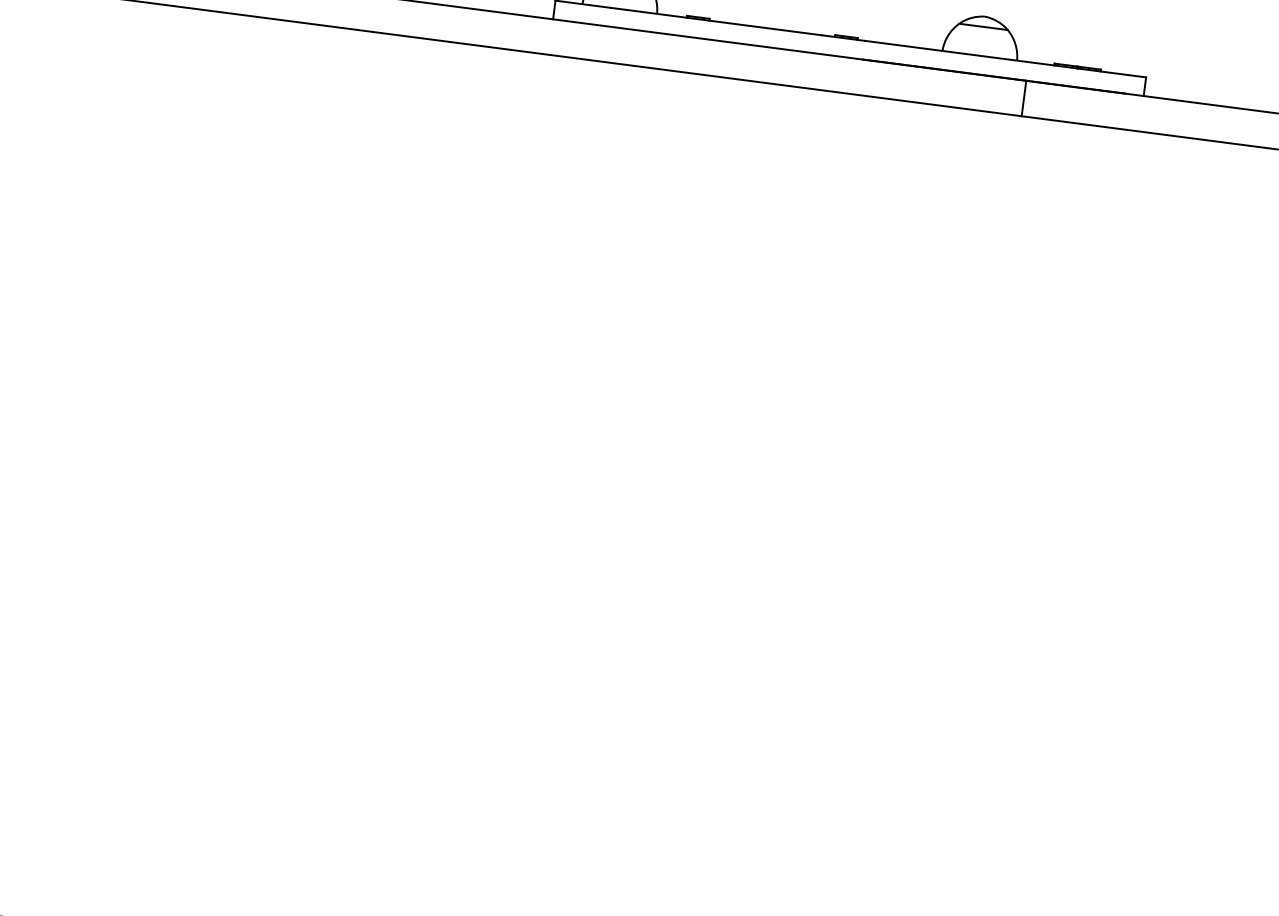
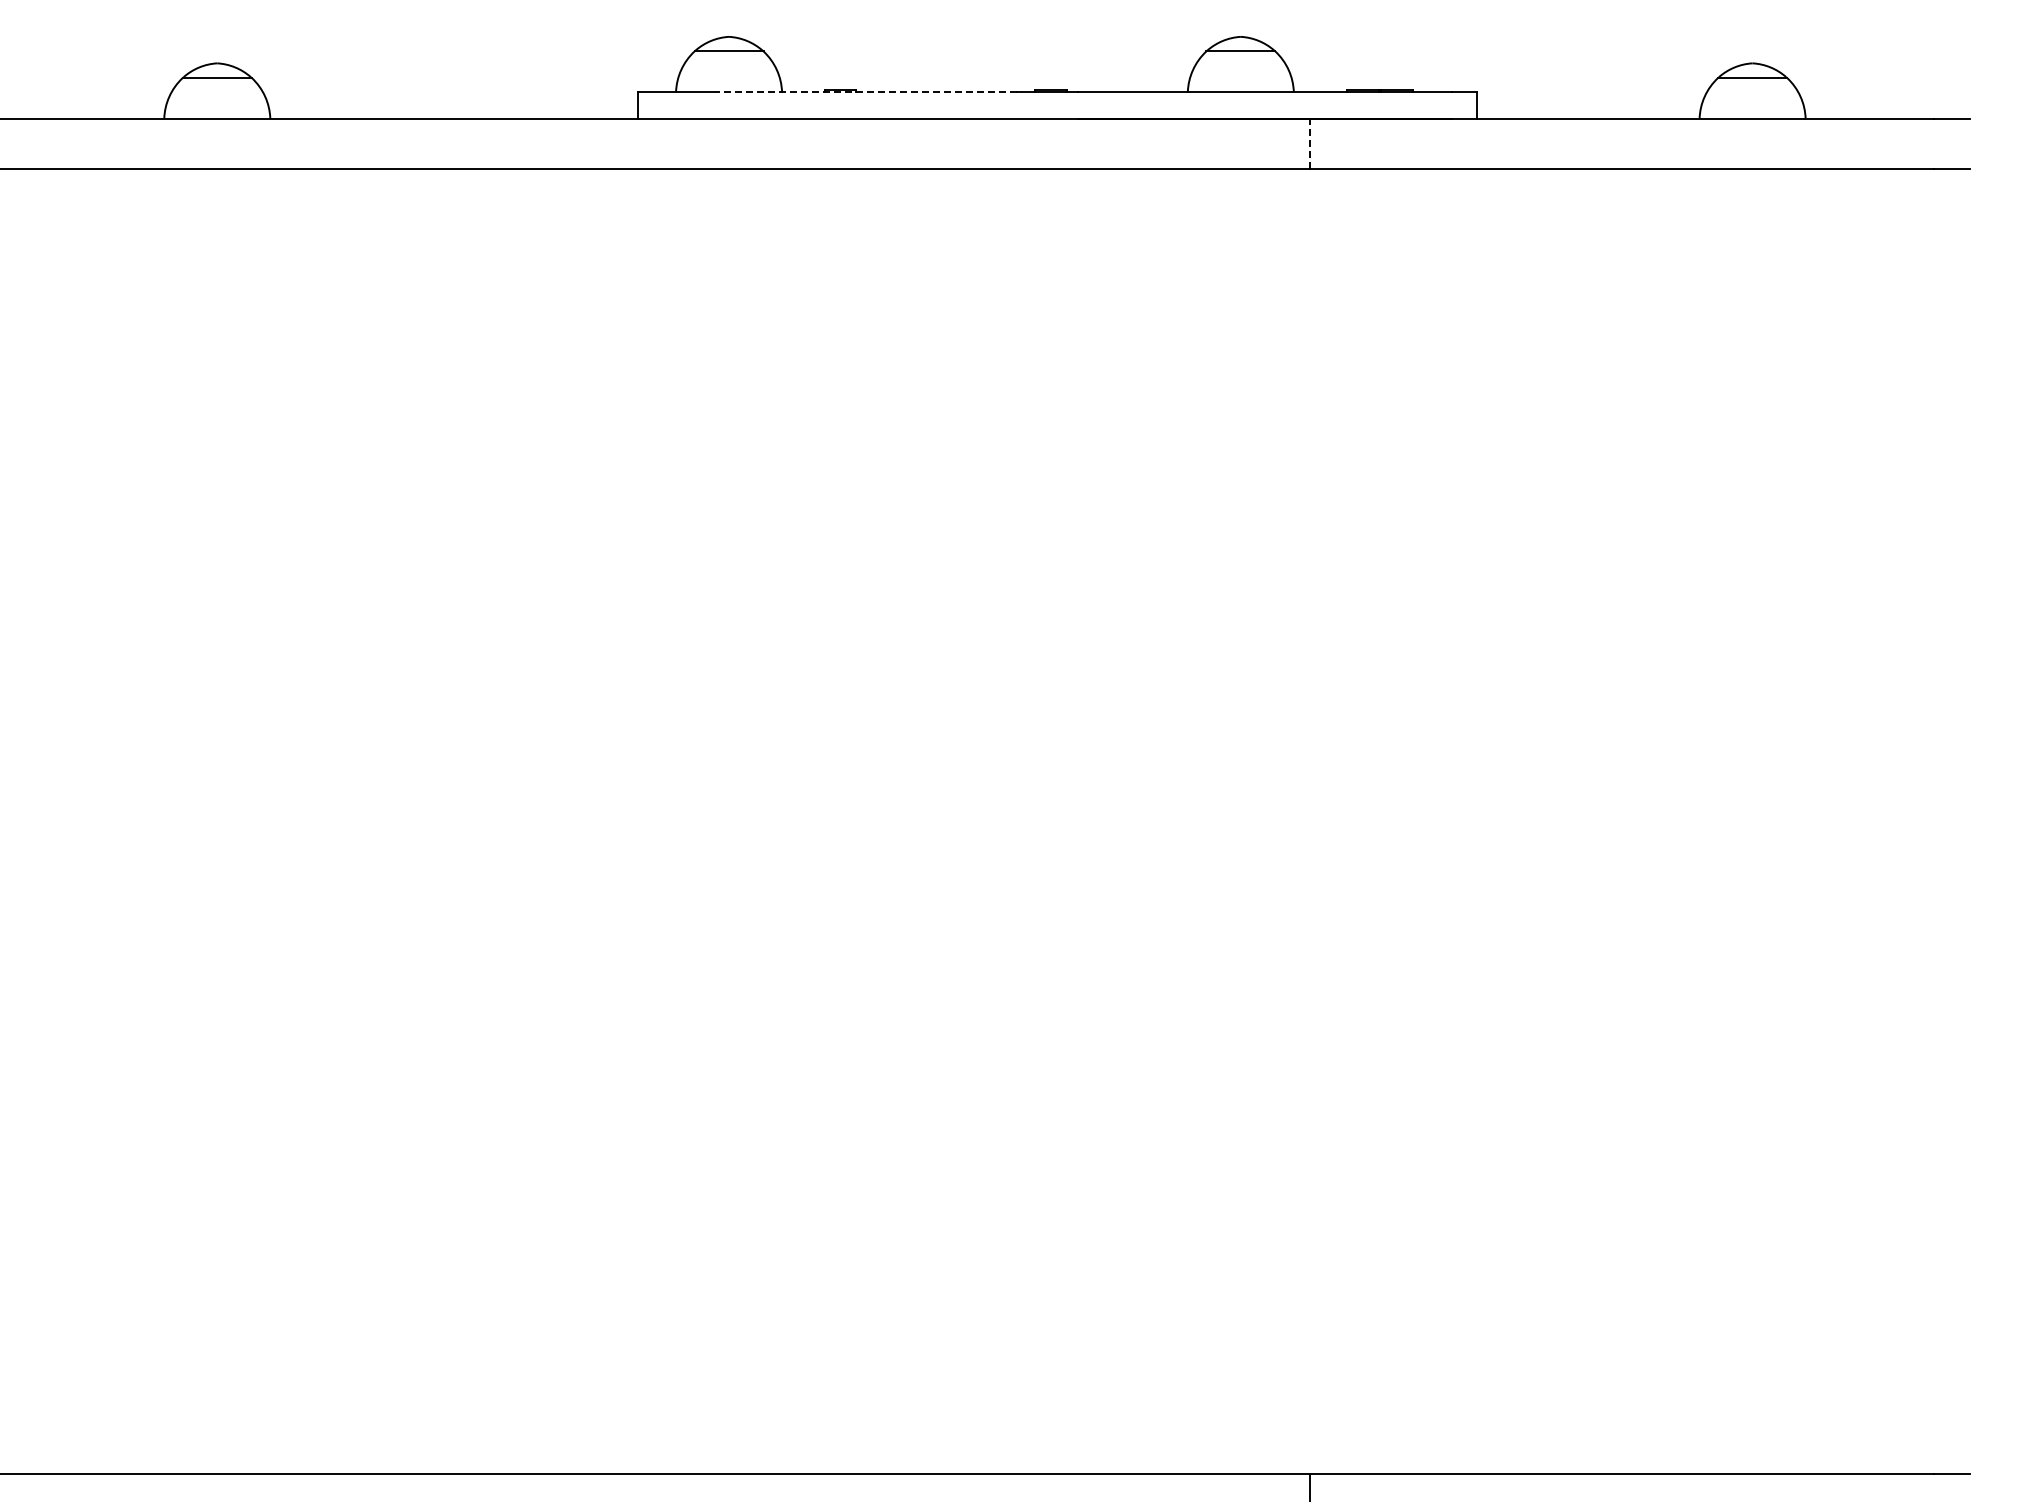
line: (716, 21) -> (866, 92), solid -> dashed
line: (1024, 98) -> (1310, 143), solid -> dashed

